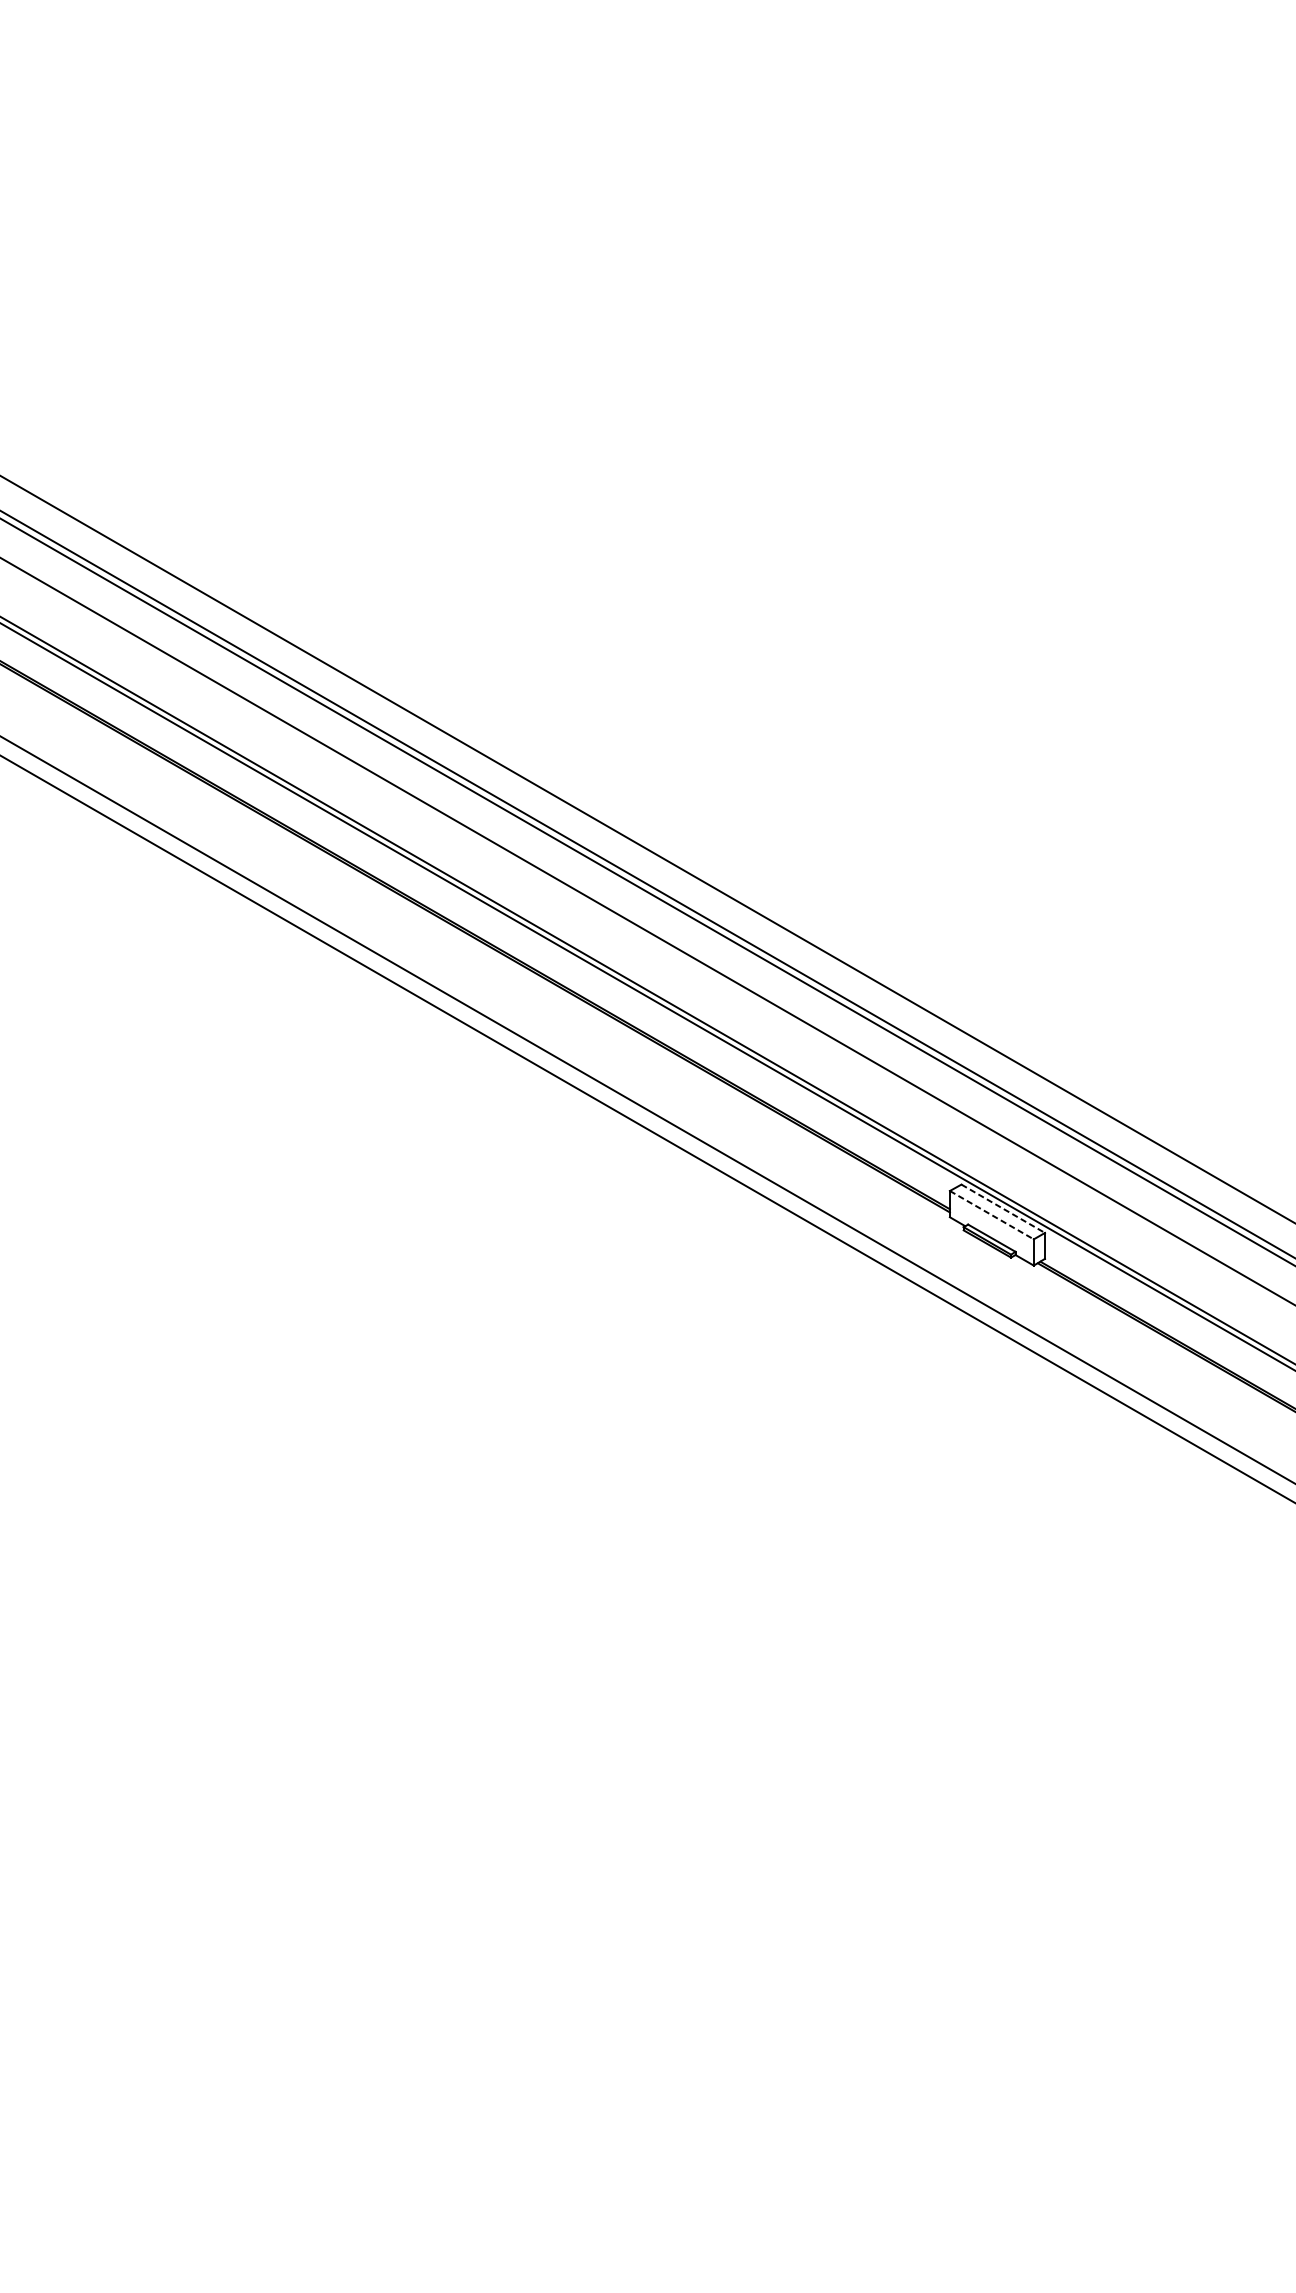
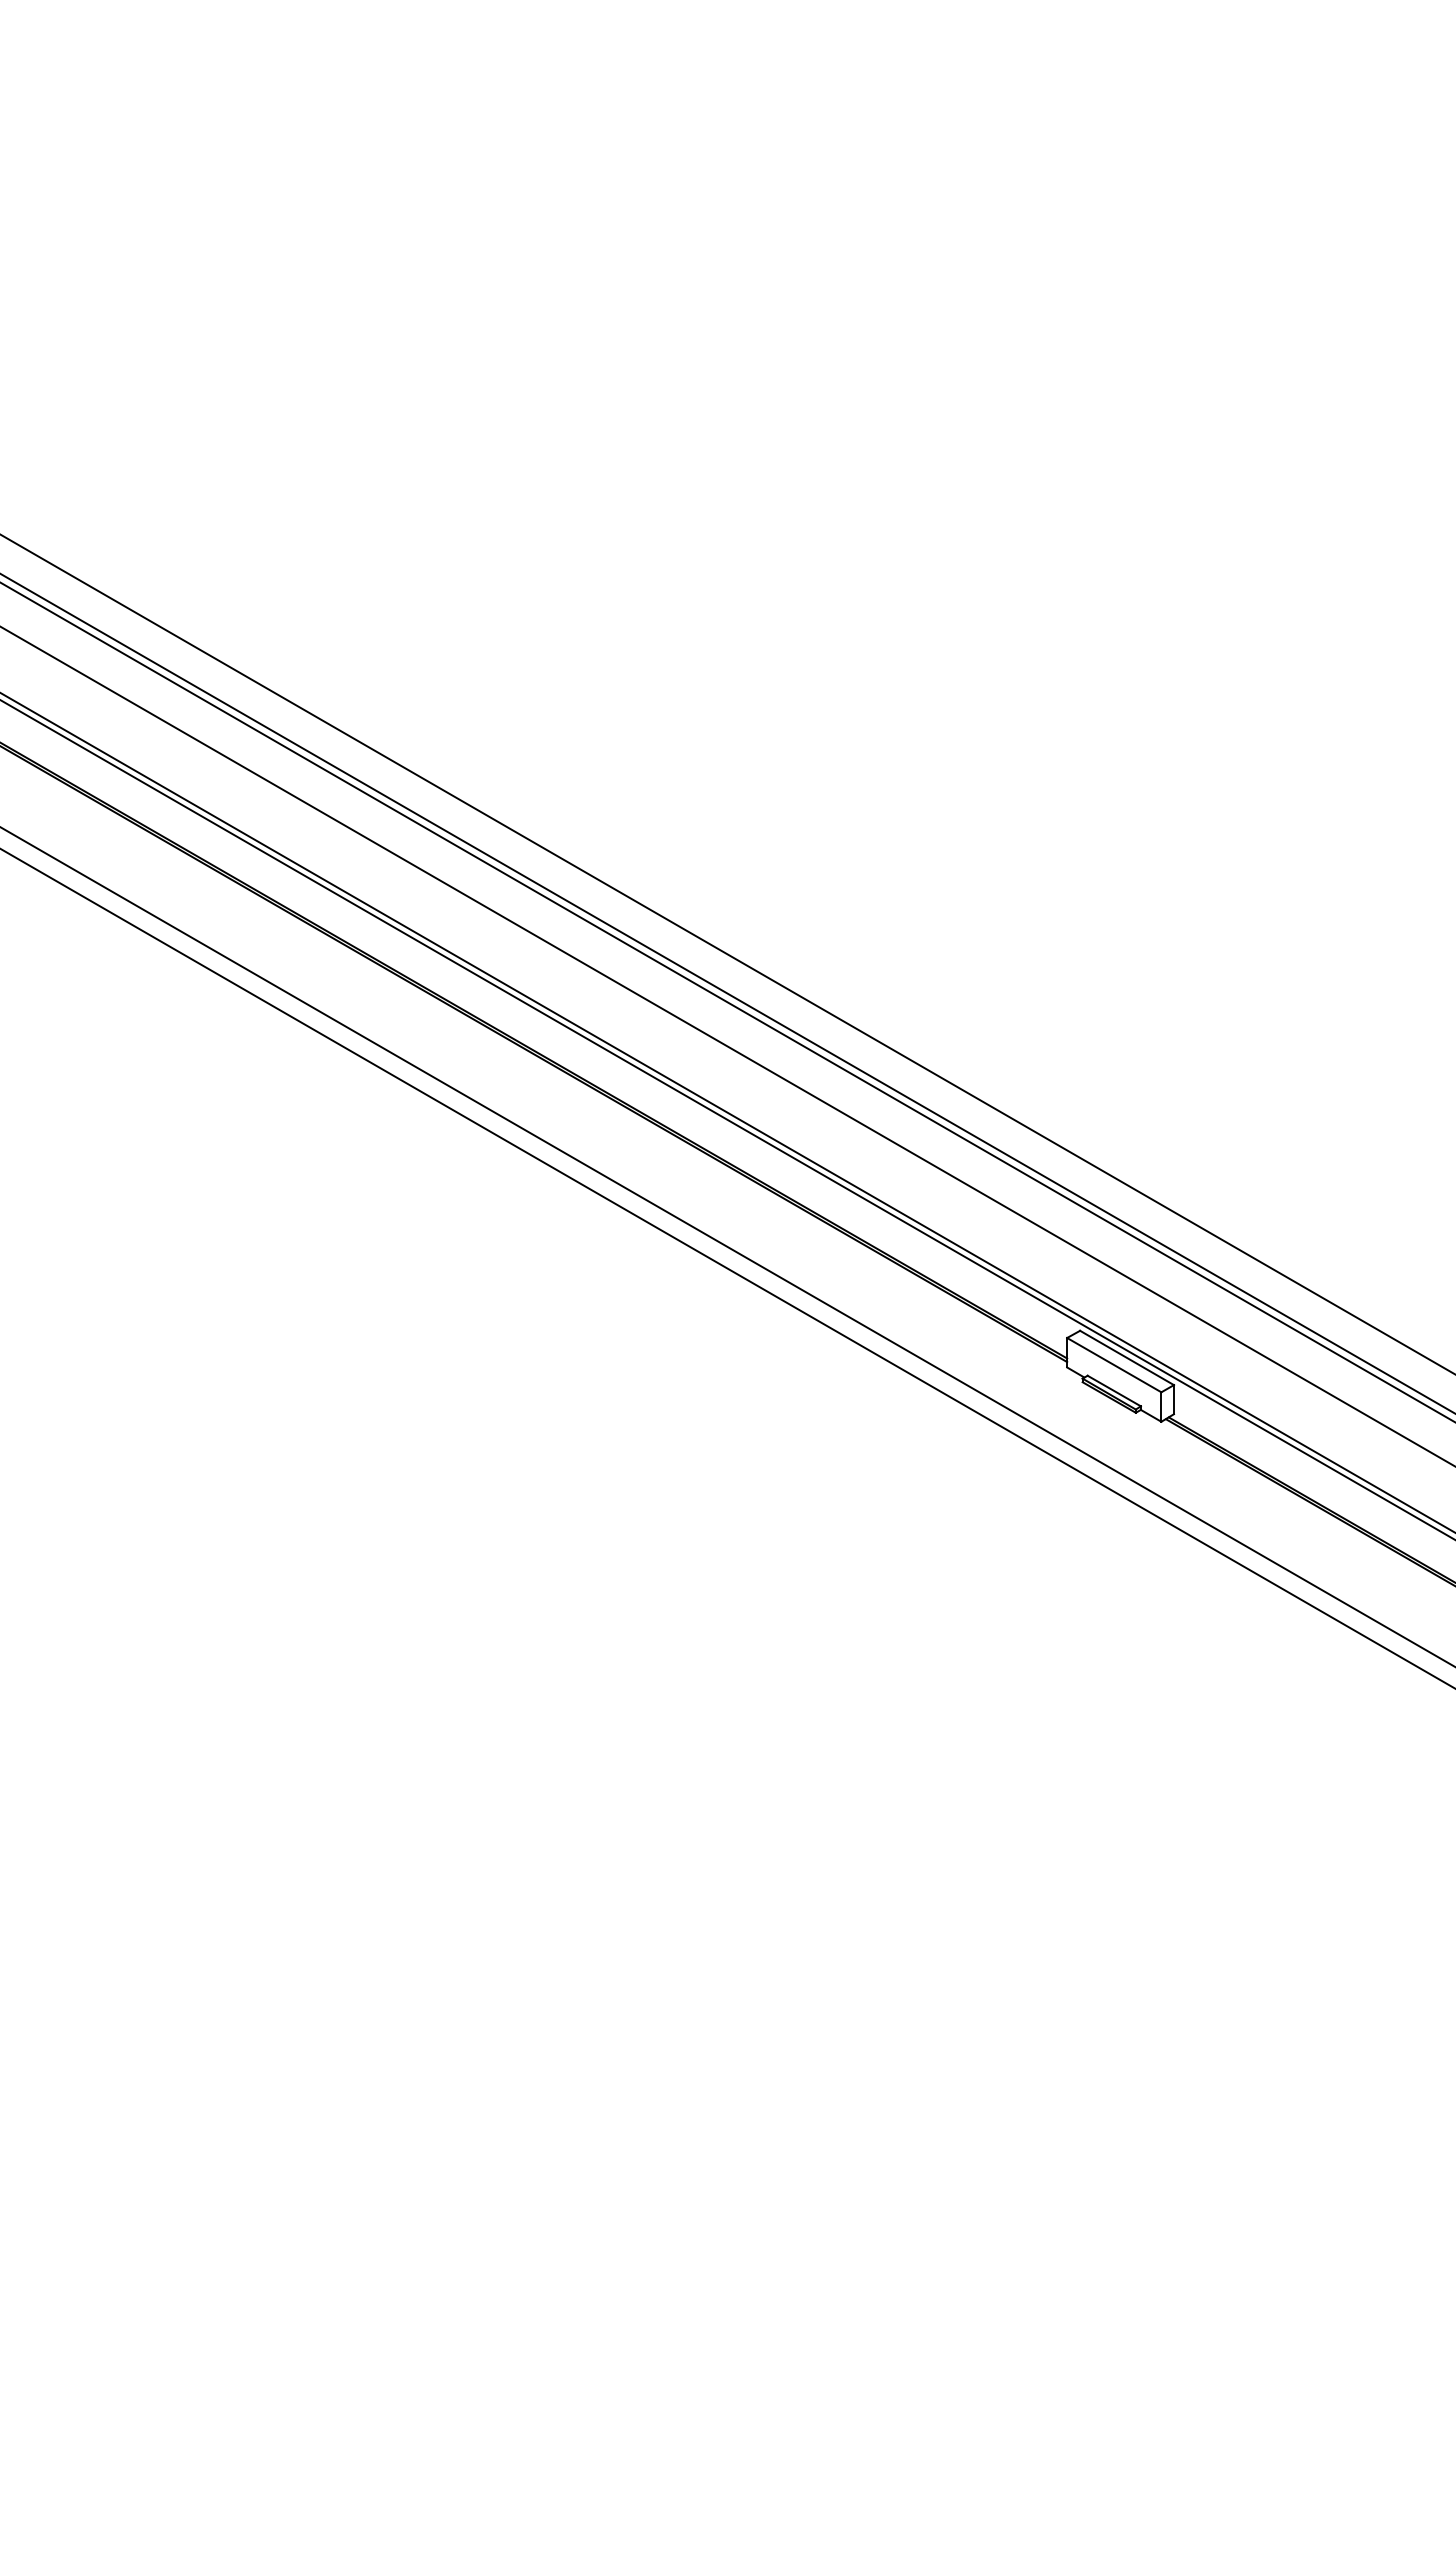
line: (1003, 1209) -> (1127, 1358), dashed -> solid
line: (992, 1215) -> (1114, 1365), dashed -> solid

